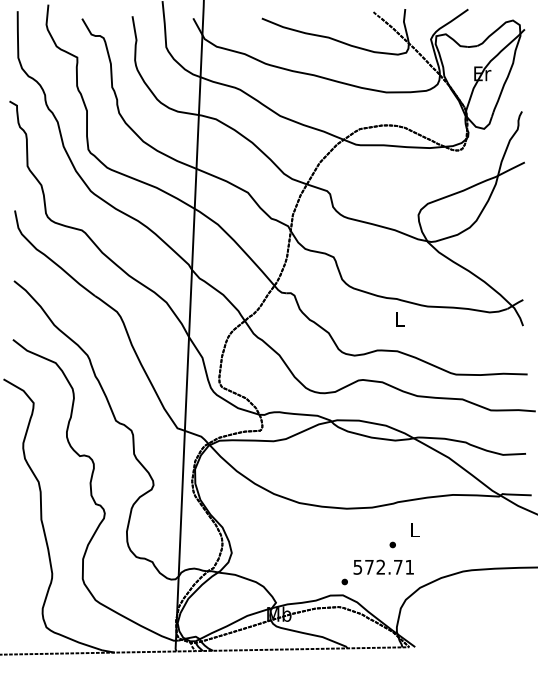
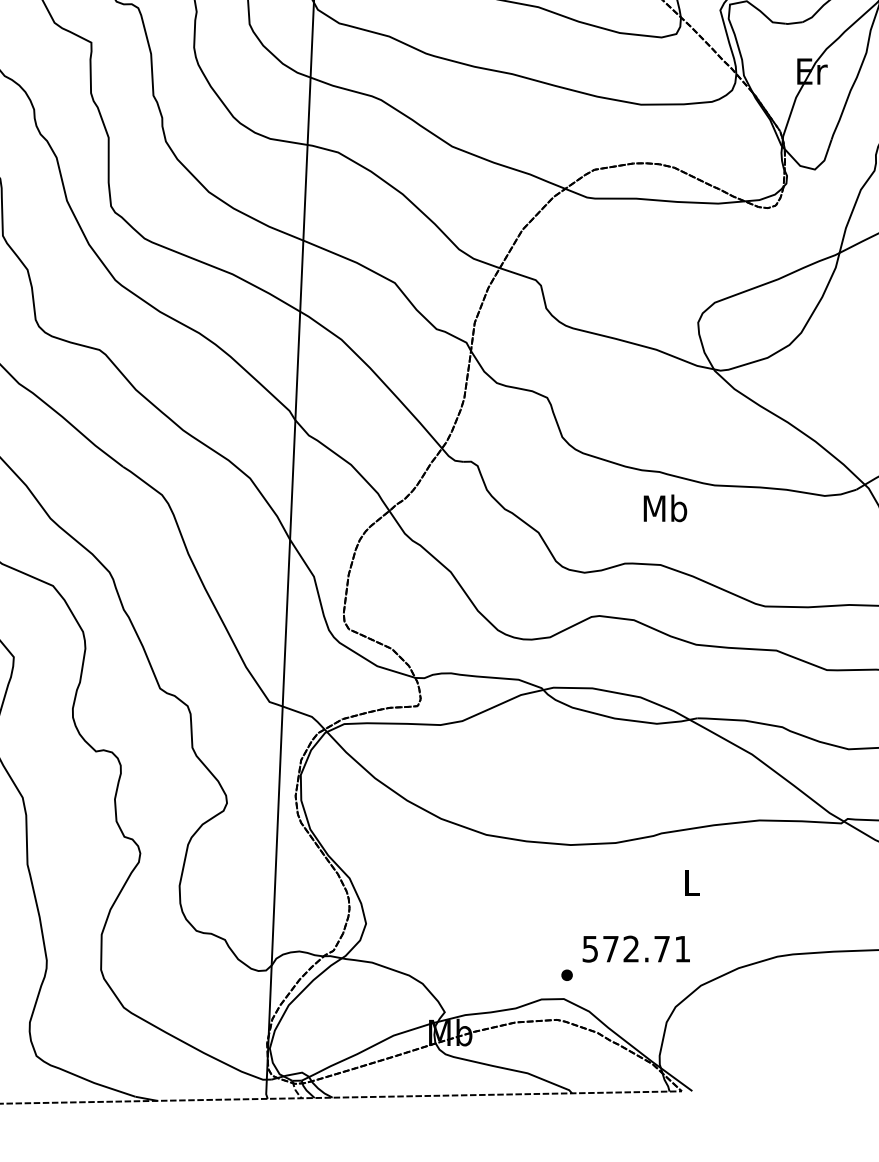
text: (400, 319) -> (666, 508), L -> Mb
part: (392, 544) -> (651, 908), removed

